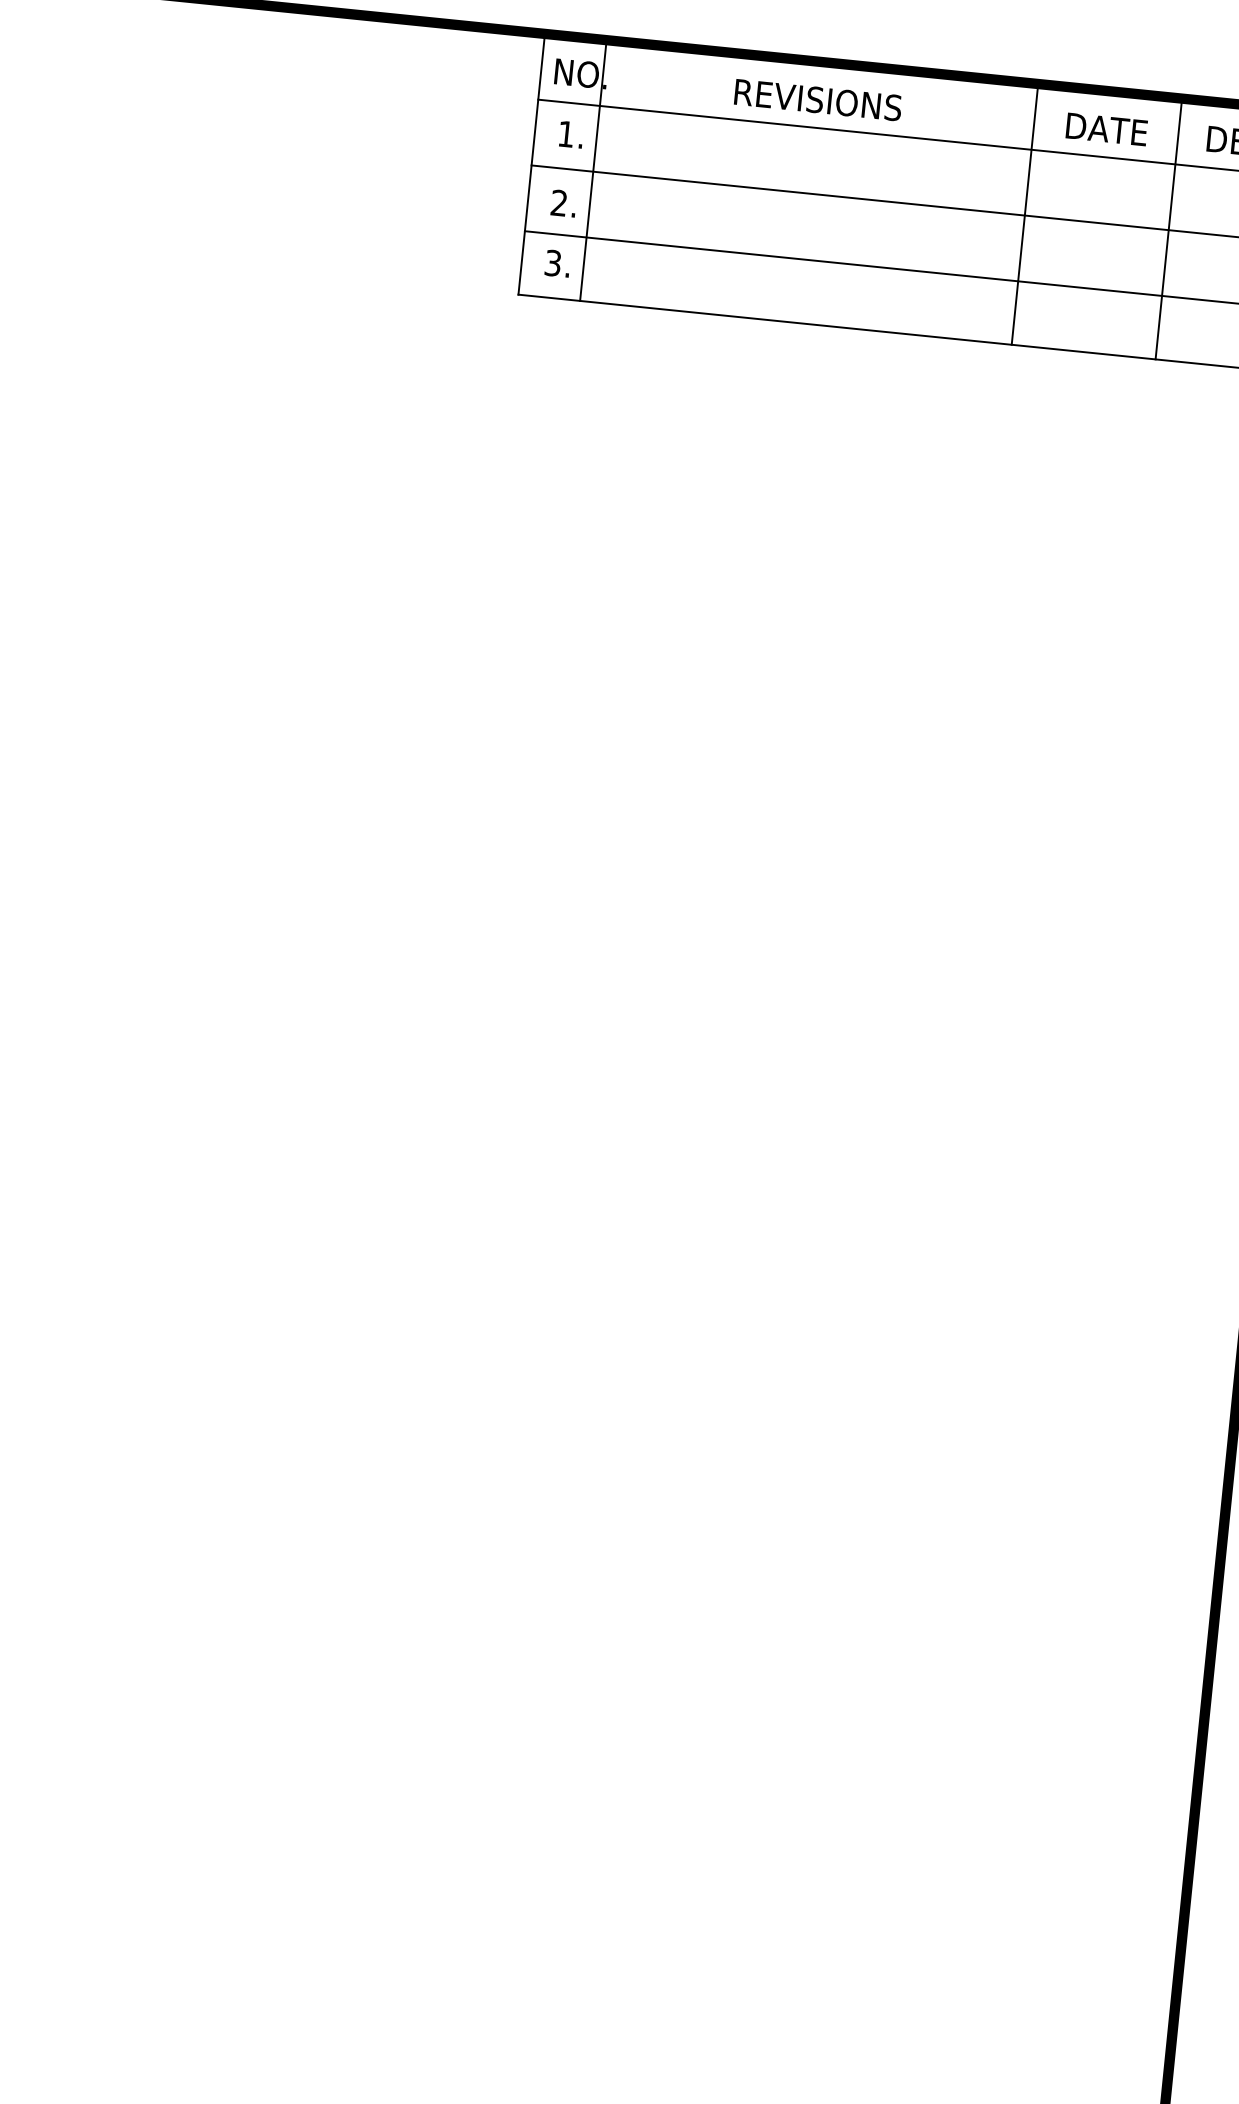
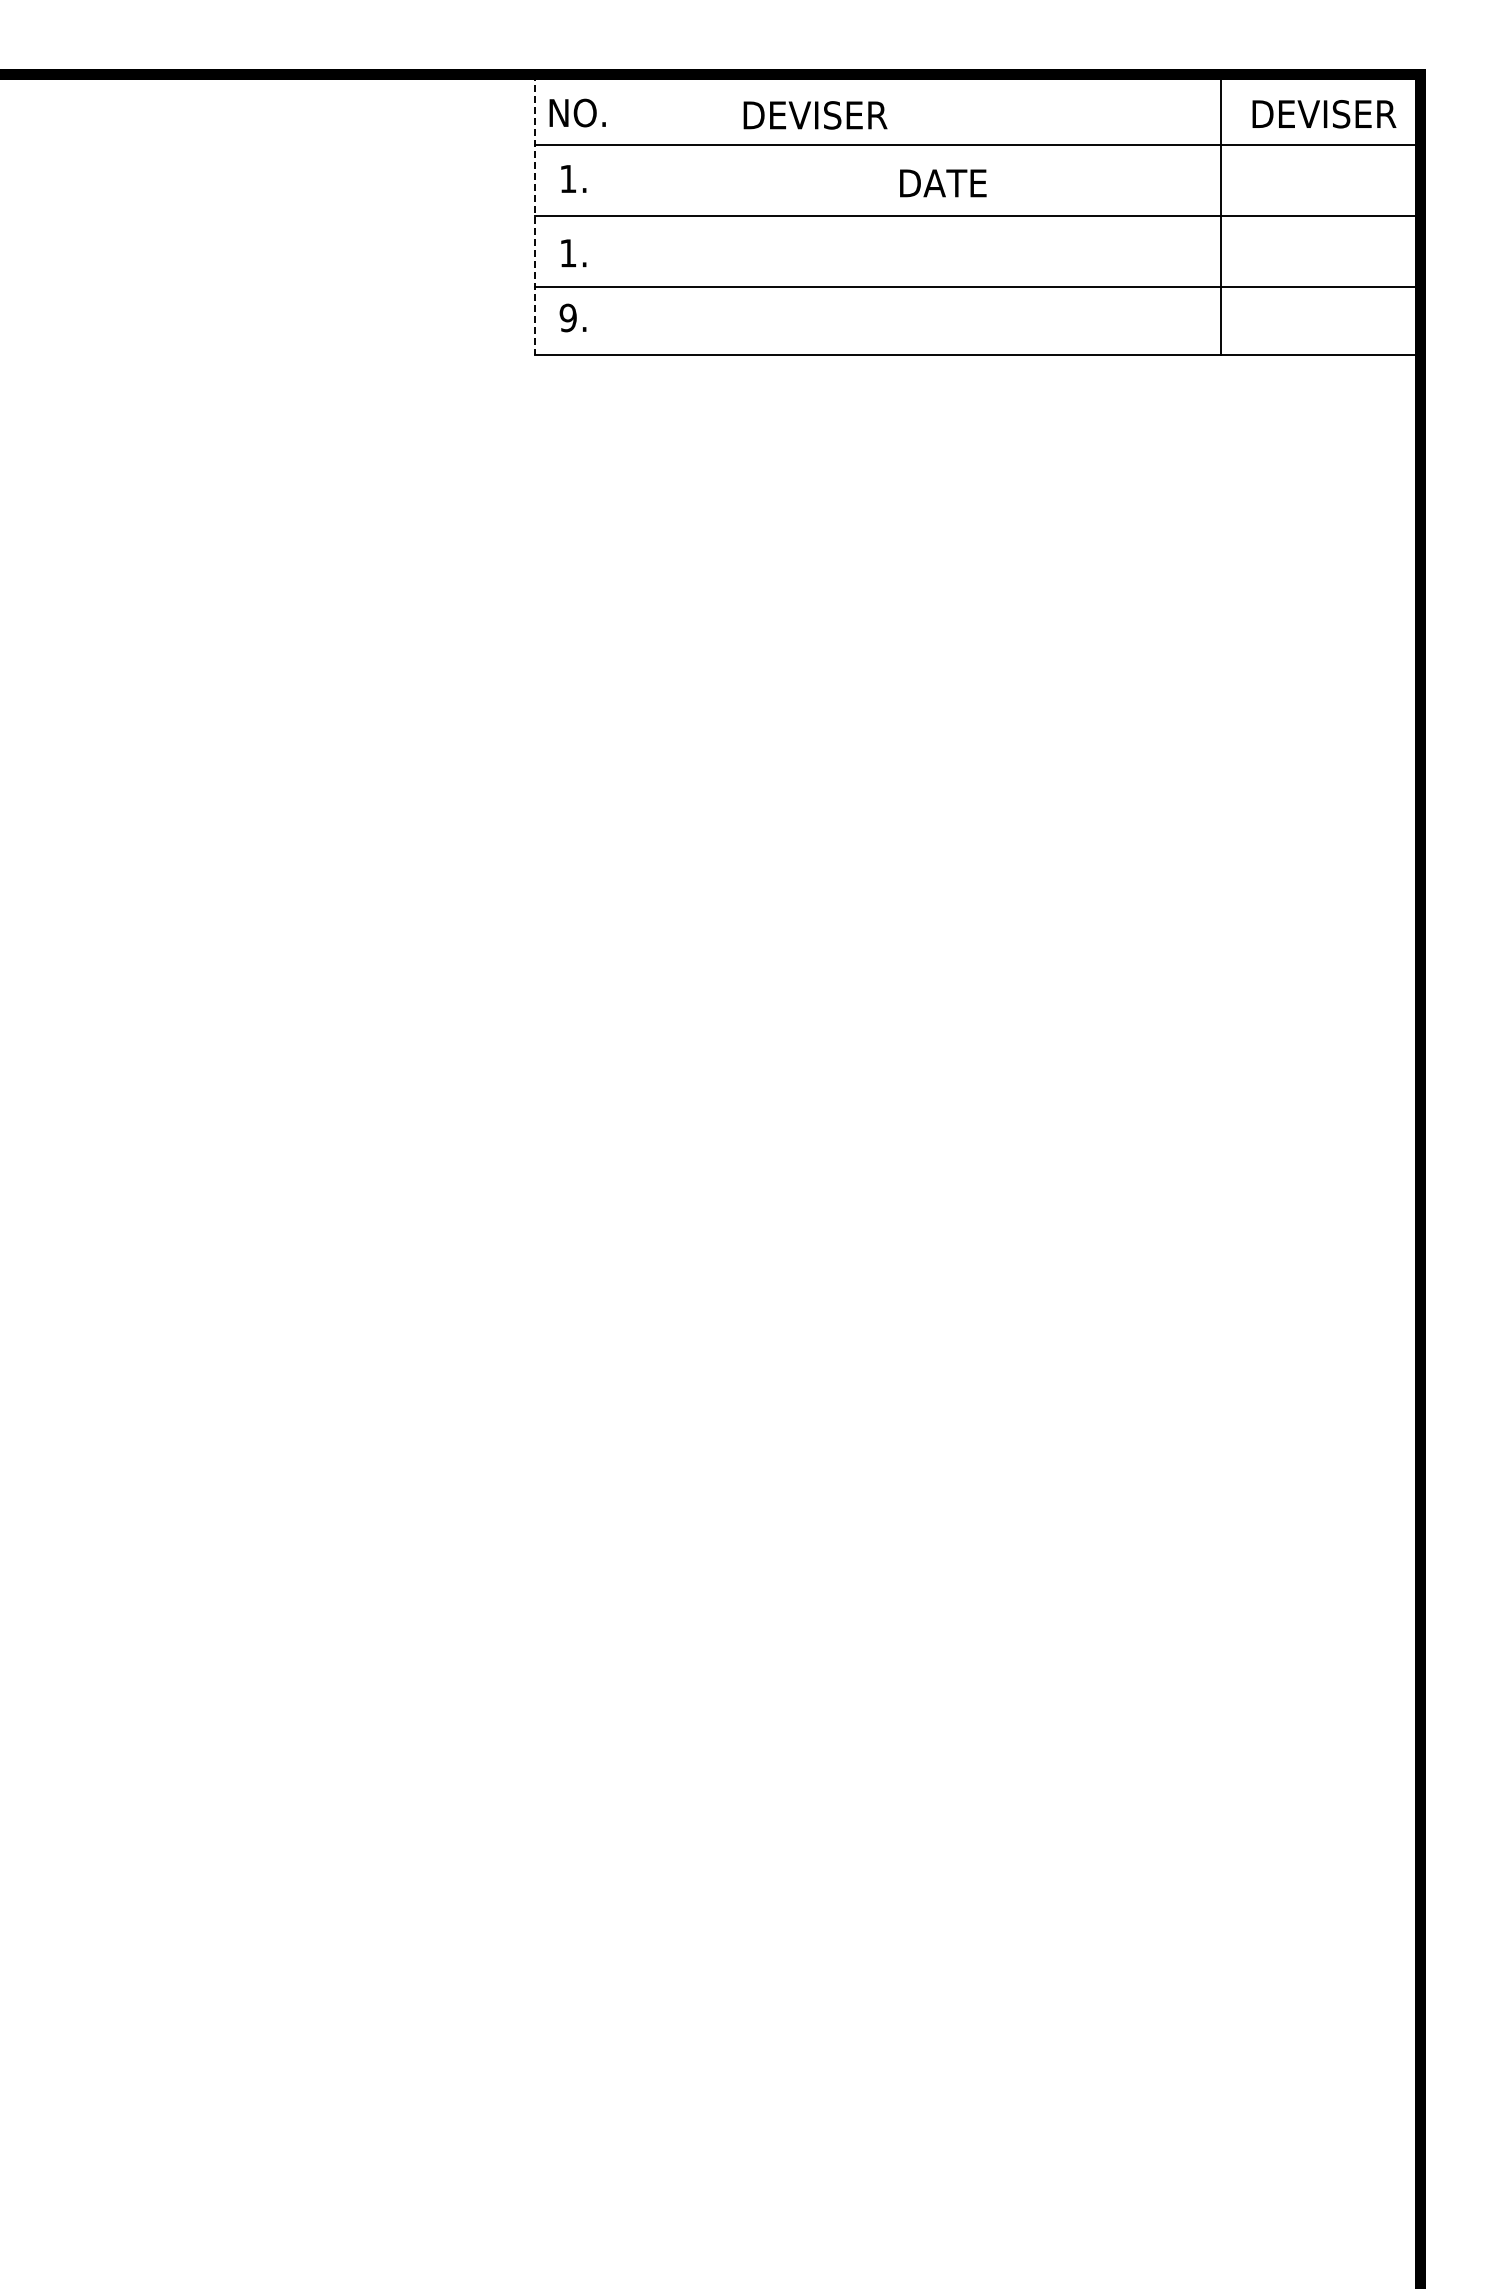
text: (819, 100) -> (834, 115), REVISIONS -> DEVISER
text: (1107, 129) -> (943, 183), moved
line: (531, 164) -> (534, 215), solid -> dashed
line: (593, 170) -> (601, 214), removed
text: (559, 203) -> (568, 253), 2. -> 1.
line: (1025, 214) -> (1066, 214), removed
text: (552, 262) -> (567, 317), 3. -> 9.

